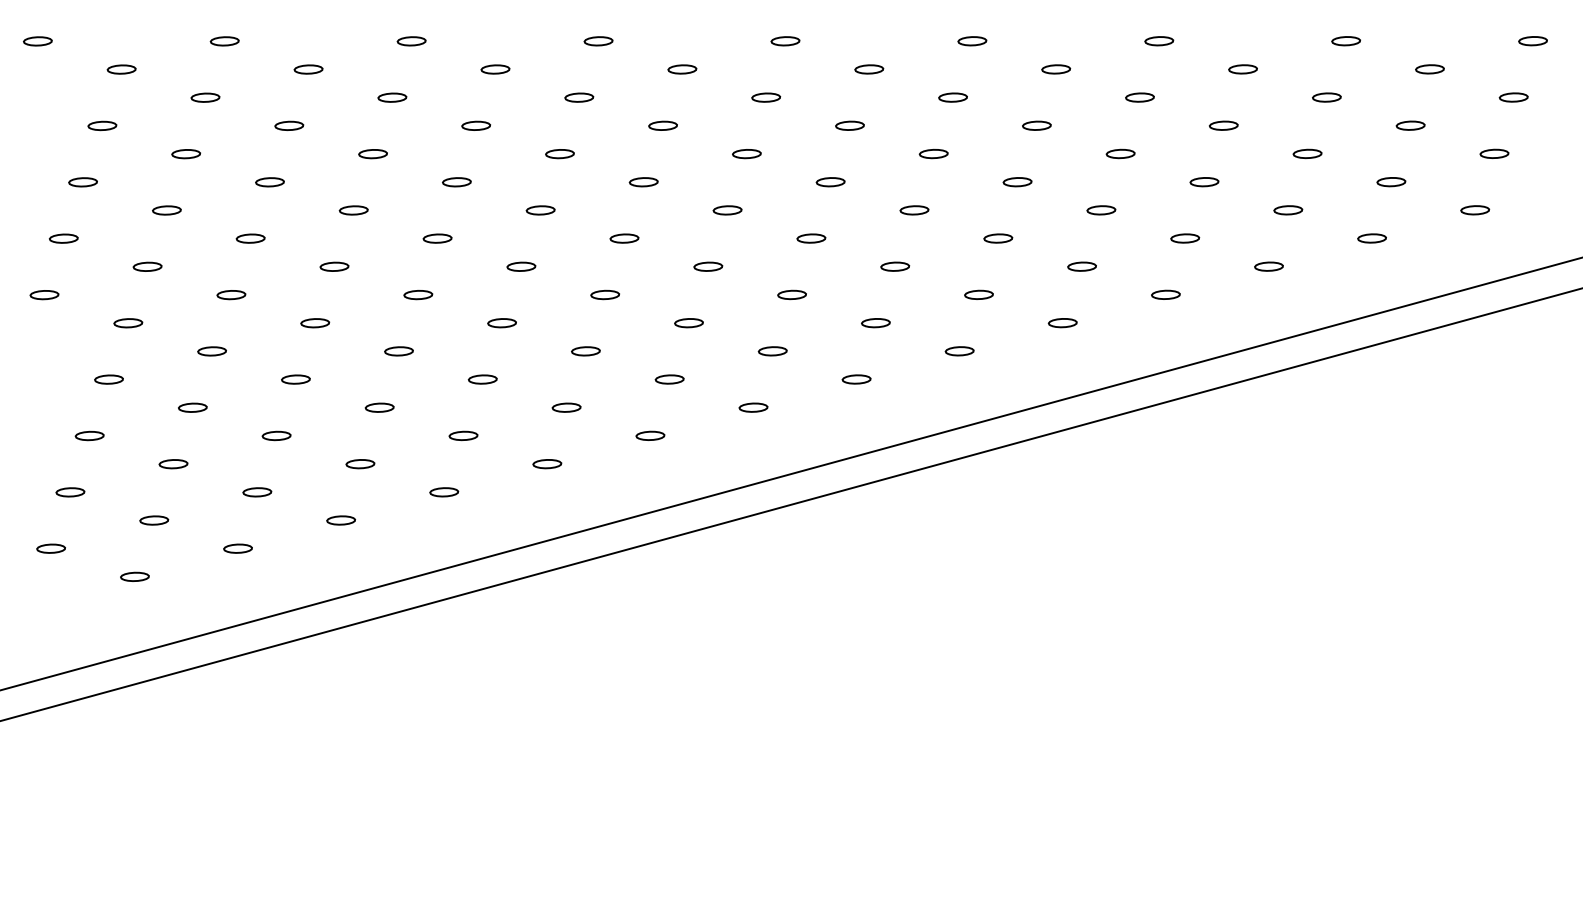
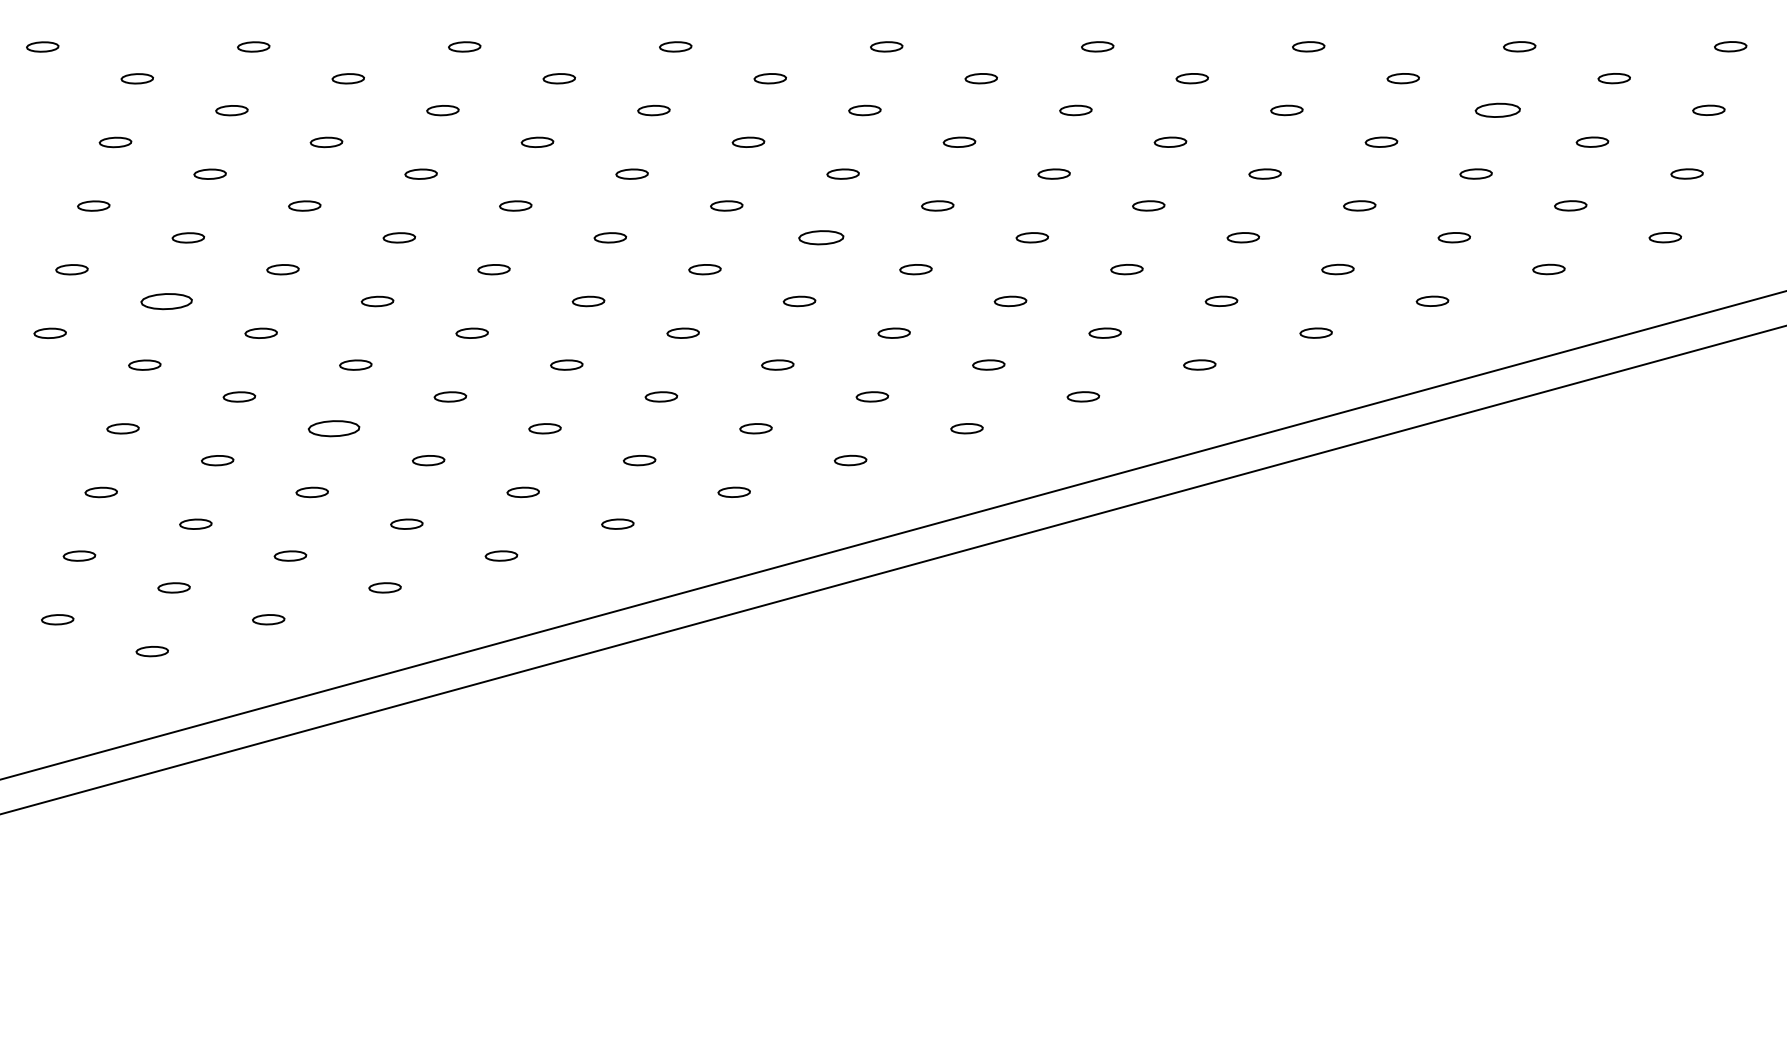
part: (1326, 97) -> (1497, 110), size x1.4
part: (727, 210) -> (821, 237), size x1.4
part: (147, 266) -> (166, 301), size x1.6
part: (295, 379) -> (333, 428), size x1.6

